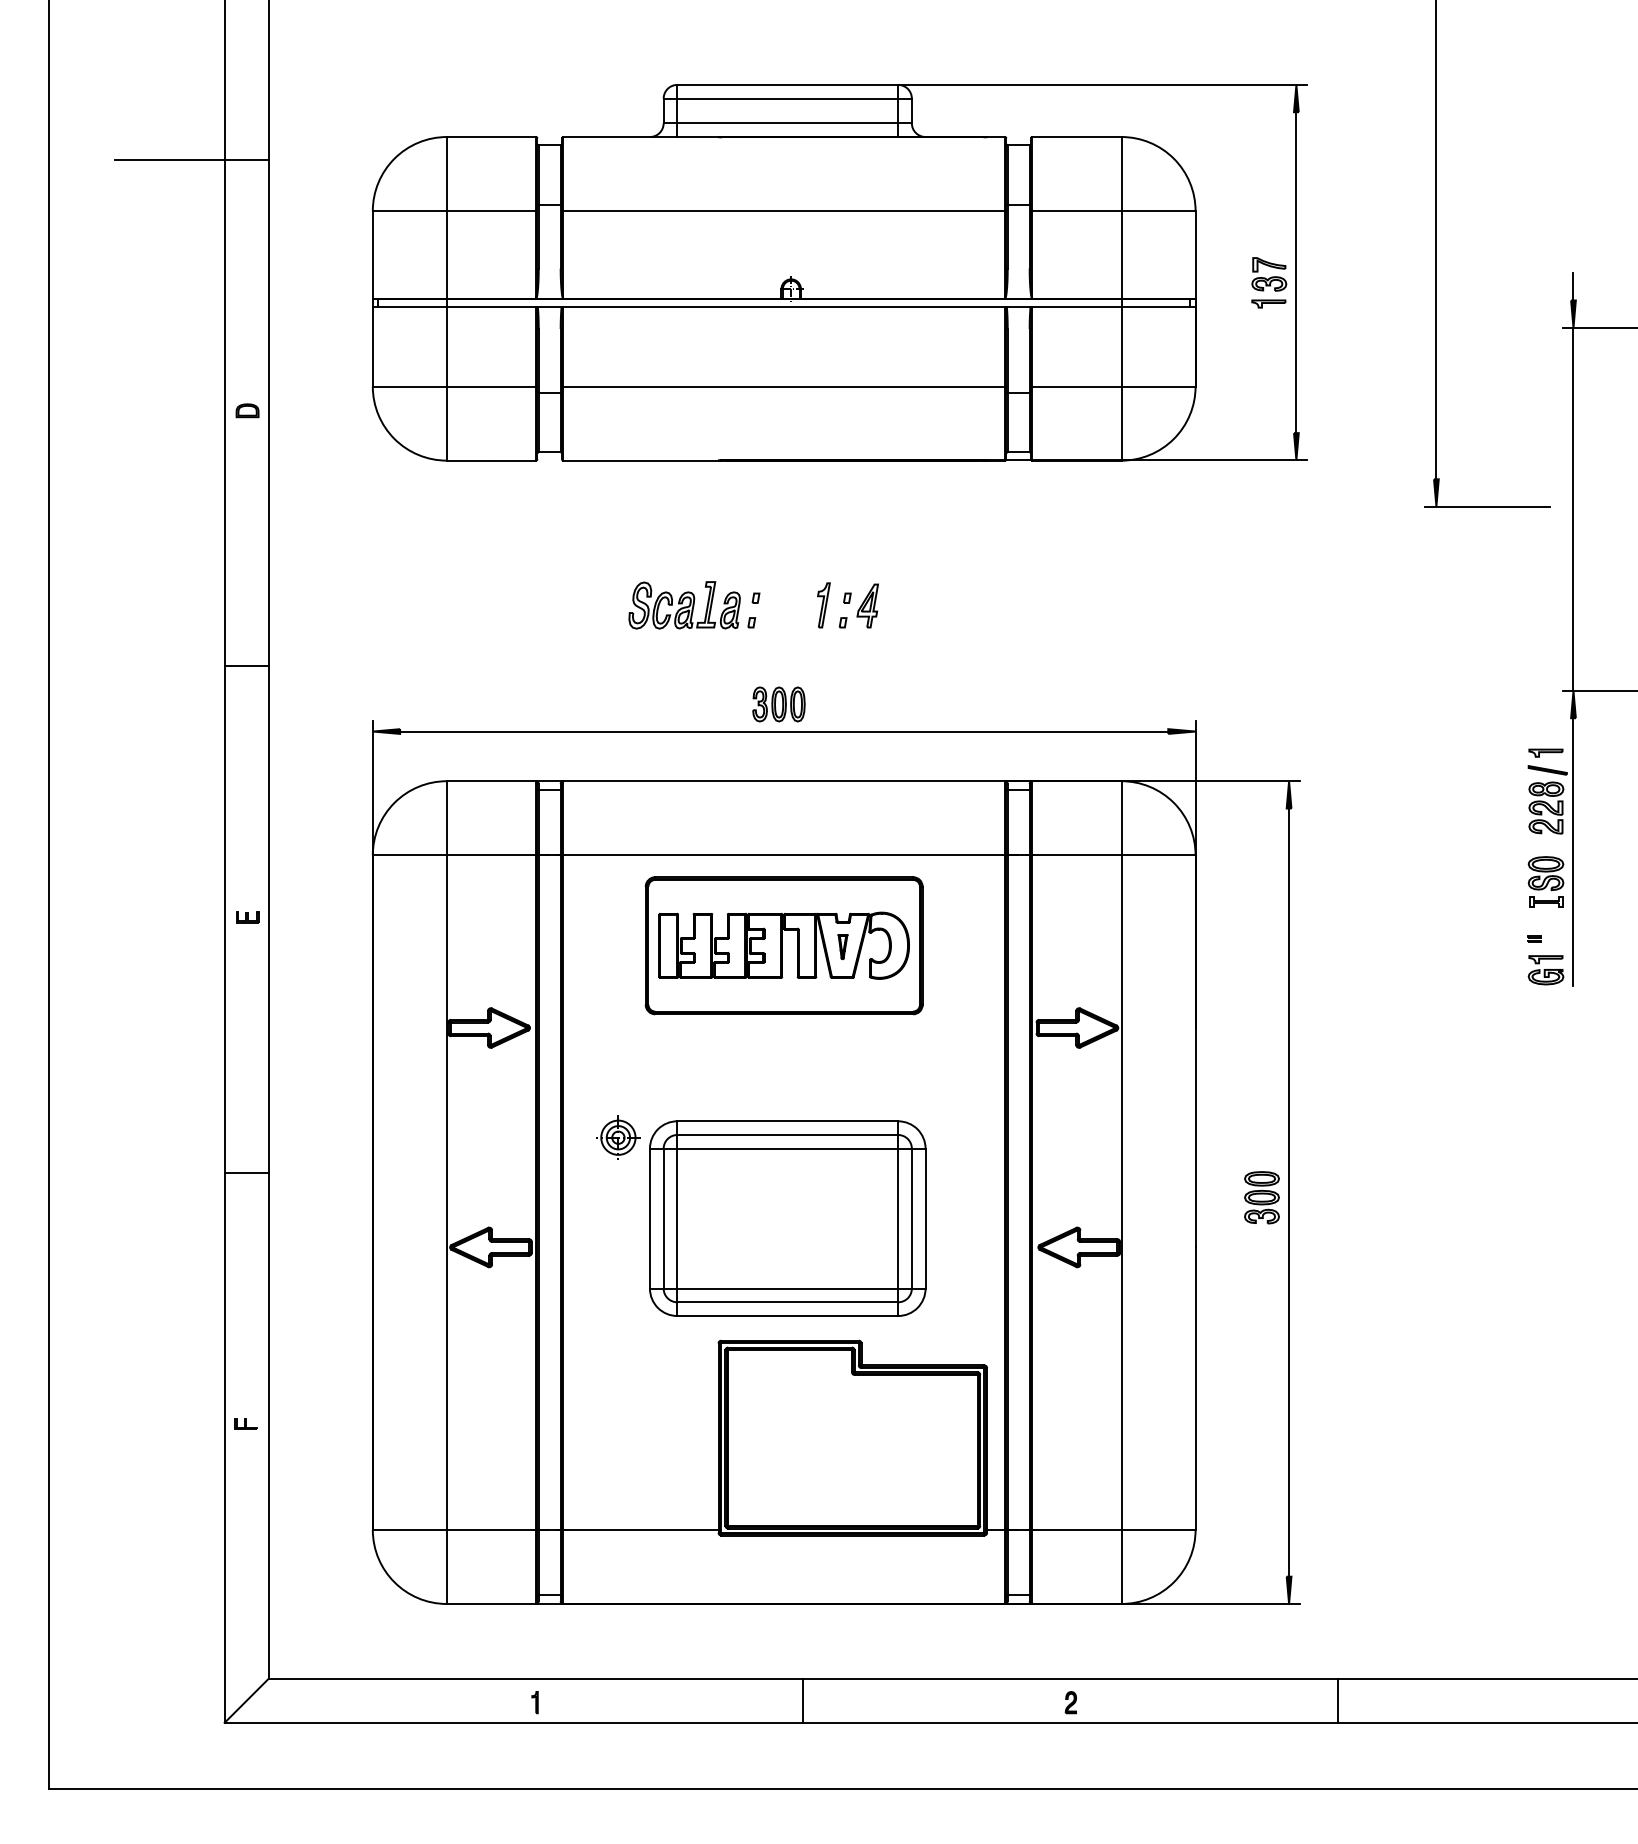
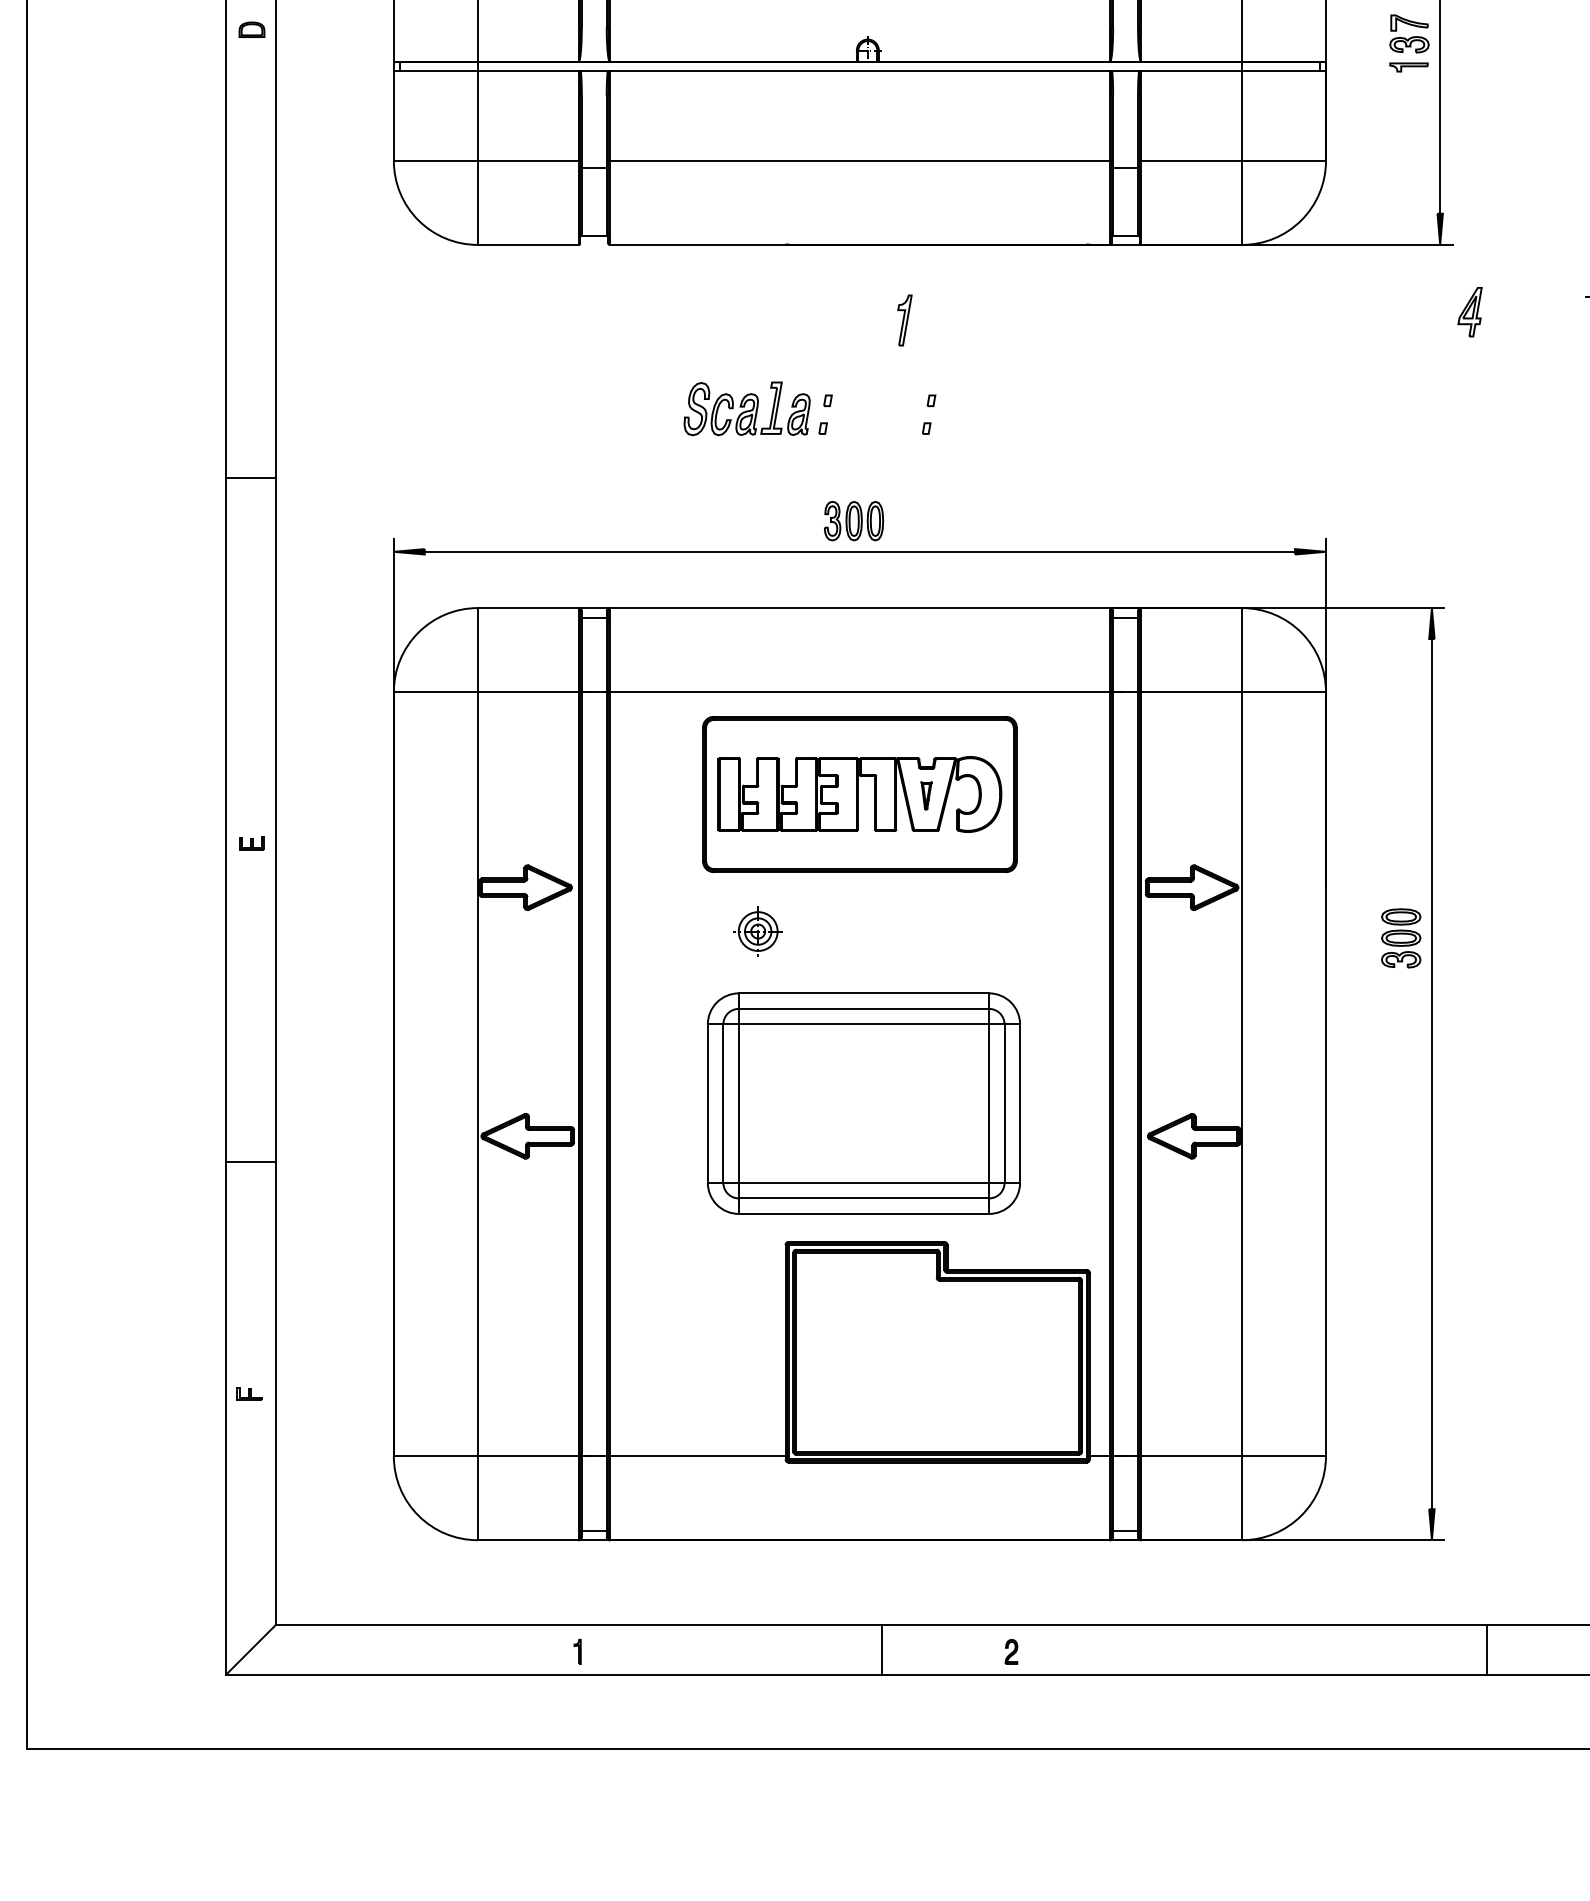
part: (247, 410) -> (251, 29), moved
part: (823, 605) -> (904, 320), moved
part: (867, 605) -> (1469, 311), moved
part: (247, 917) -> (251, 844), moved
part: (618, 1137) -> (758, 931), moved
line: (246, 1172) -> (250, 1162), moved
part: (1261, 1197) -> (1400, 938), moved
part: (245, 1423) -> (249, 1393), moved
part: (1070, 1702) -> (1010, 1651), moved

